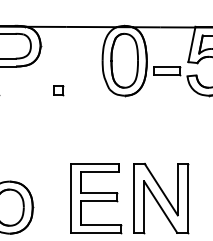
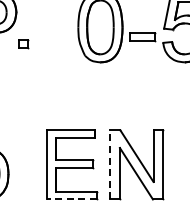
part: (58, 90) -> (23, 44), moved
line: (134, 198) -> (110, 165), solid -> dashed
line: (95, 232) -> (71, 199), solid -> dashed

